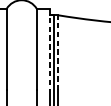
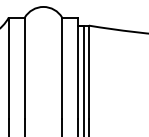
line: (49, 49) -> (78, 68), dashed -> solid
line: (57, 53) -> (88, 72), dashed -> solid

